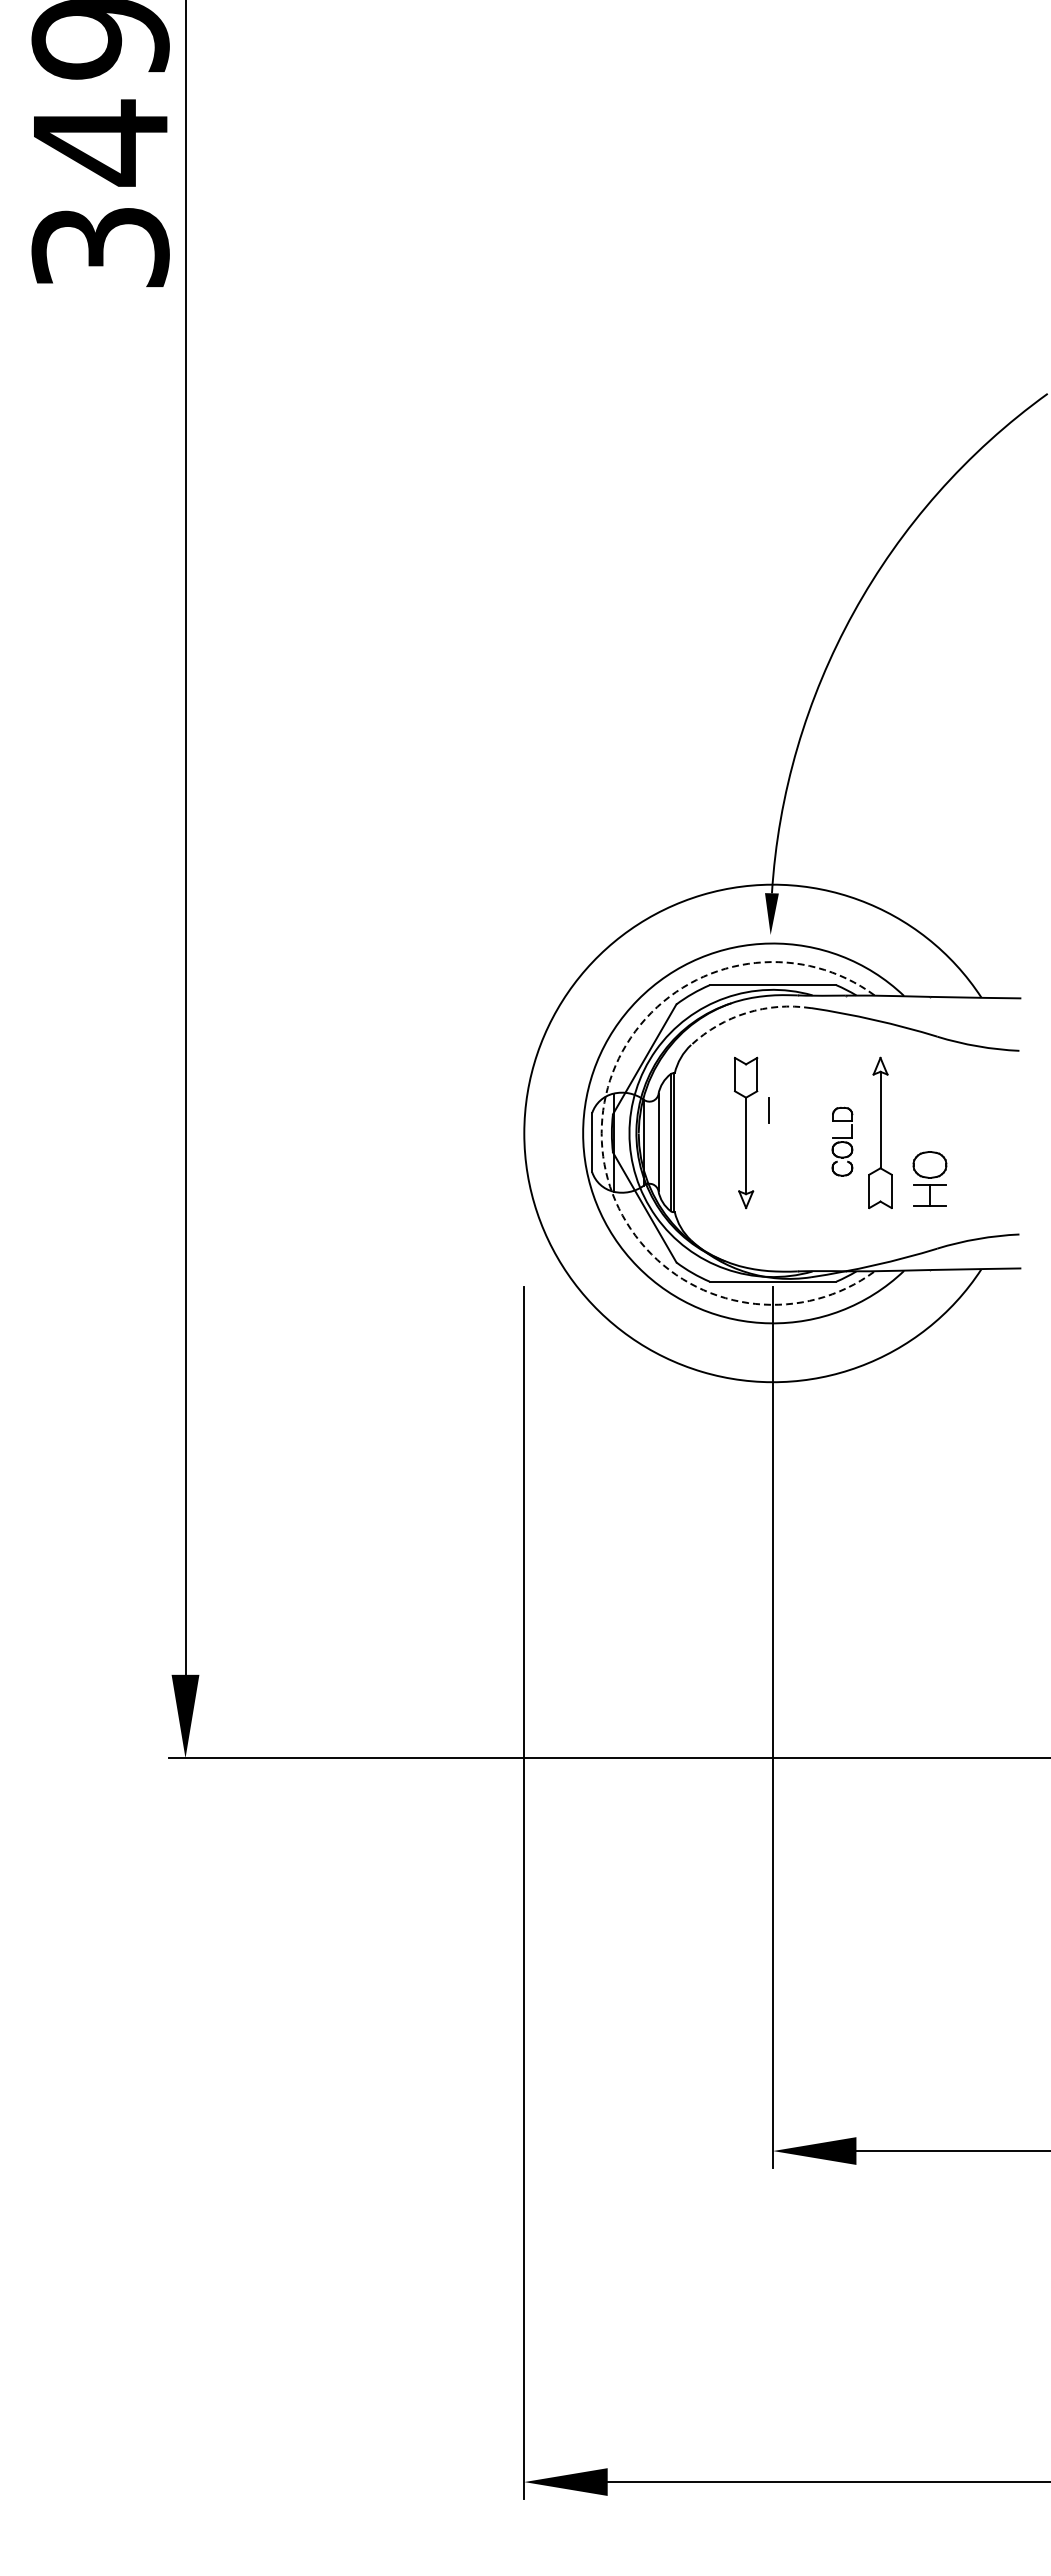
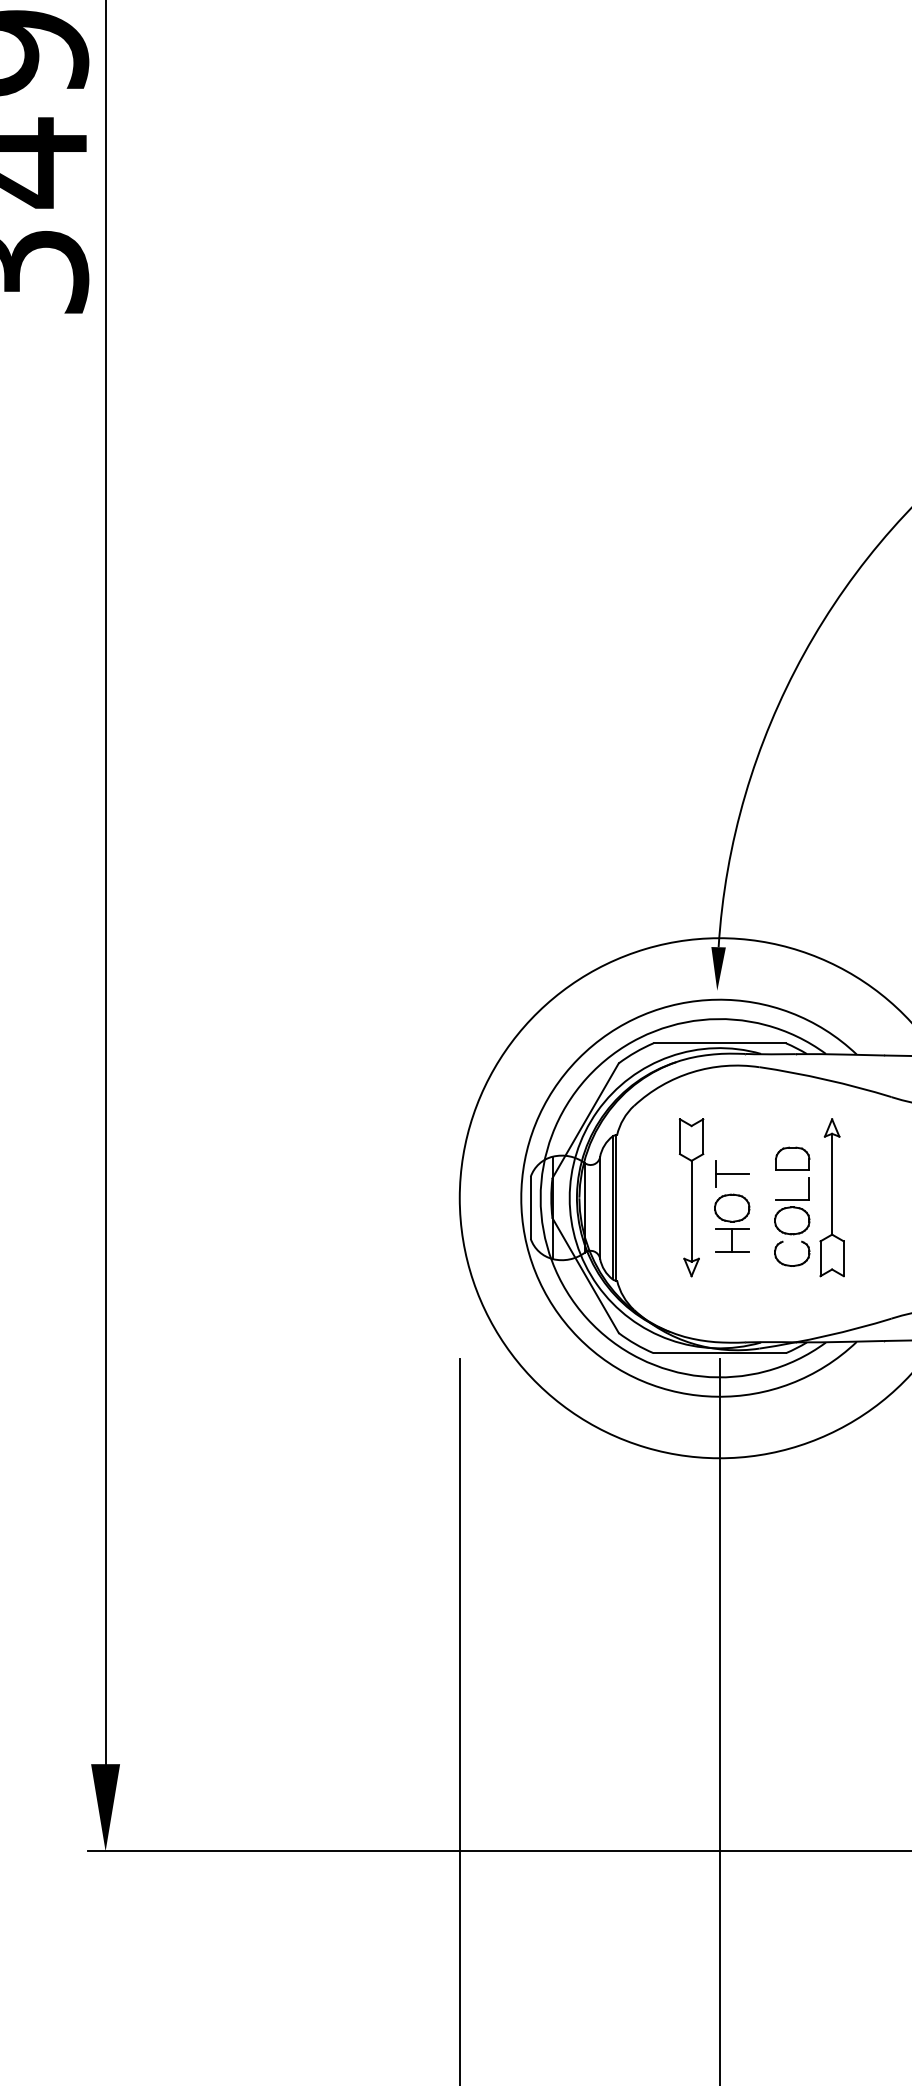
arc: (746, 1012) -> (692, 1071), dashed -> solid
line: (785, 1110) -> (732, 1174), added
arc: (601, 1133) -> (540, 1198), dashed -> solid
part: (842, 1141) -> (792, 1206), size x1.67
part: (929, 1178) -> (731, 1222), moved

